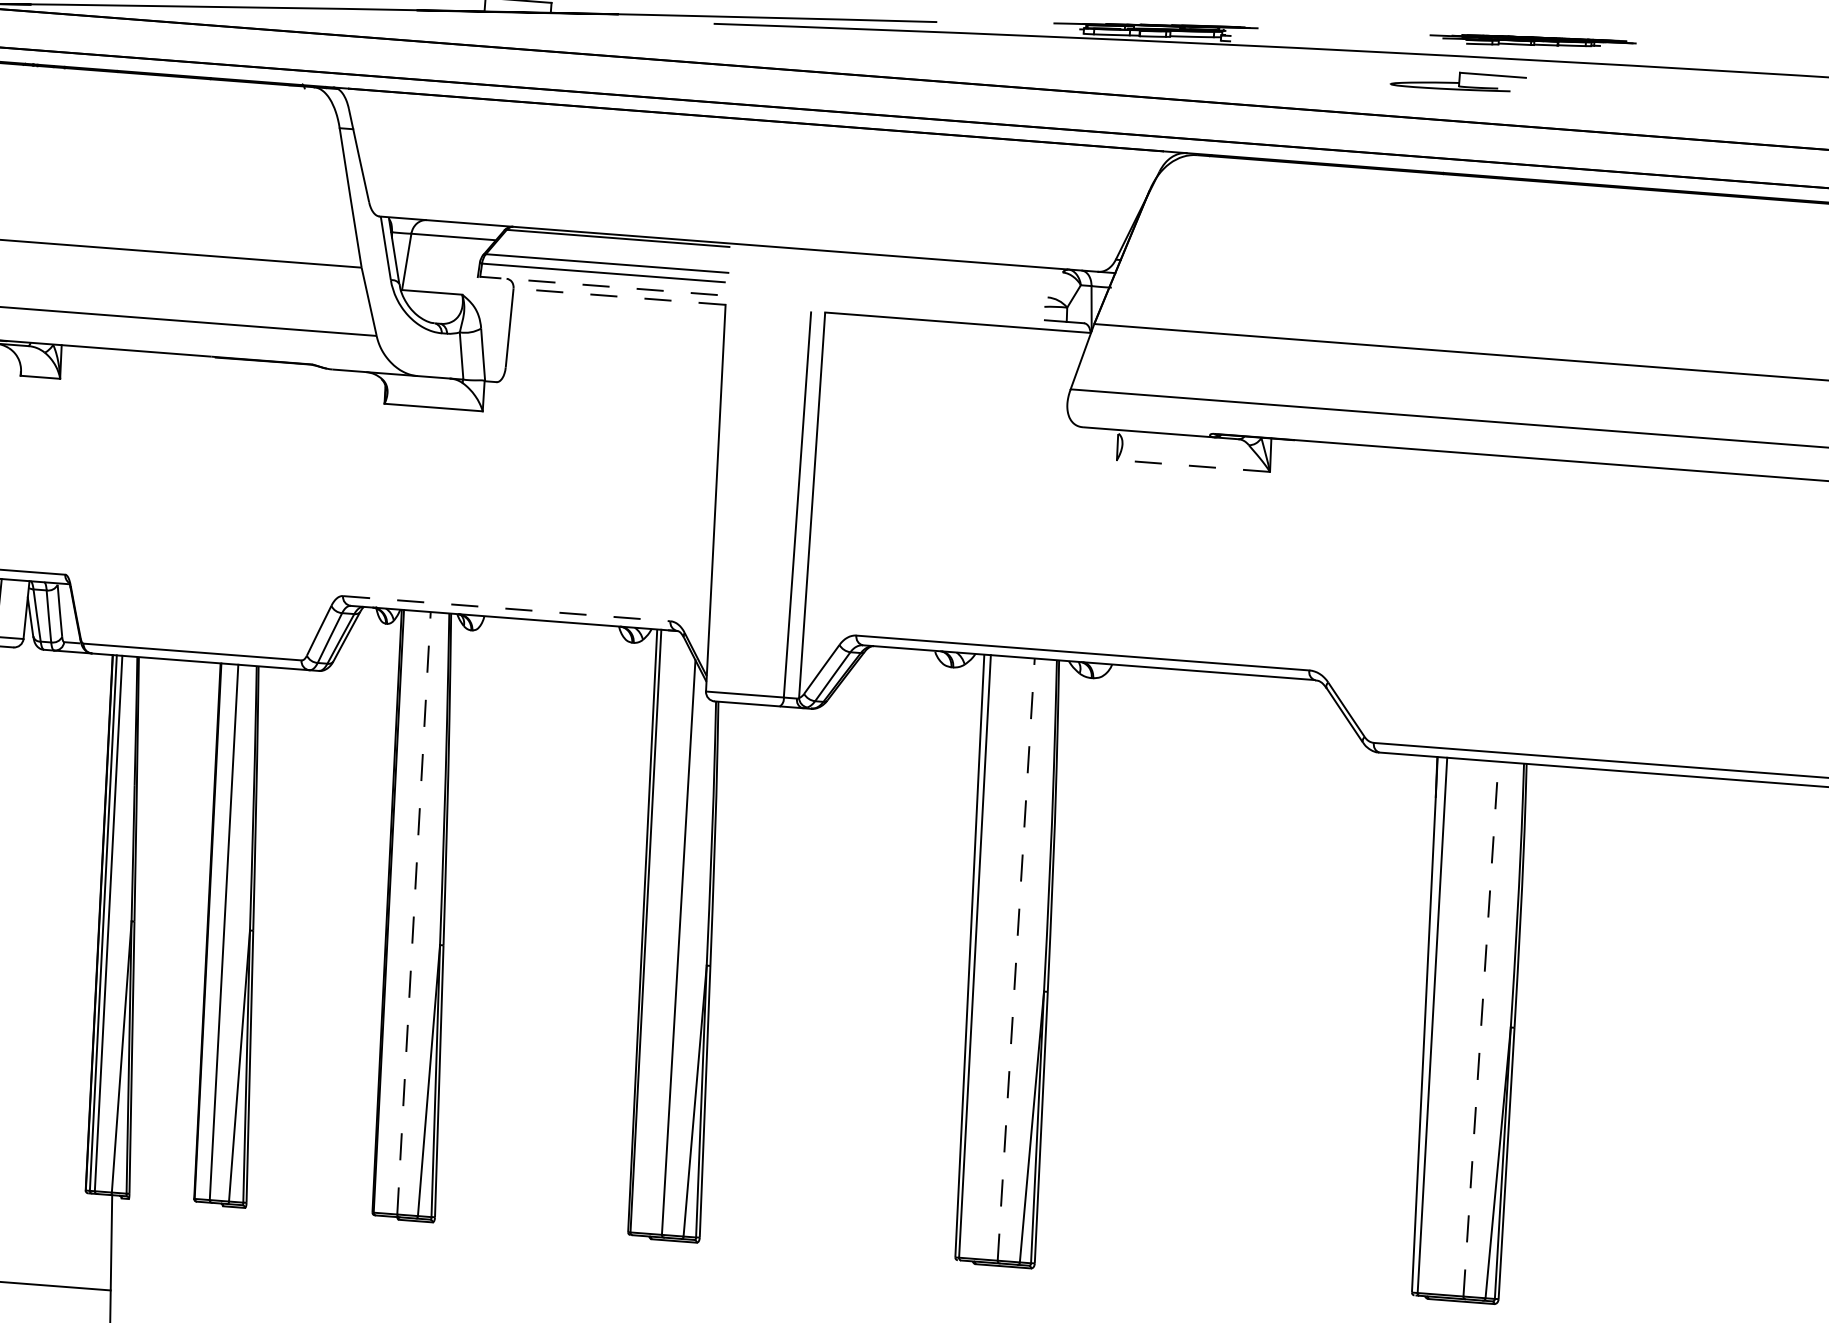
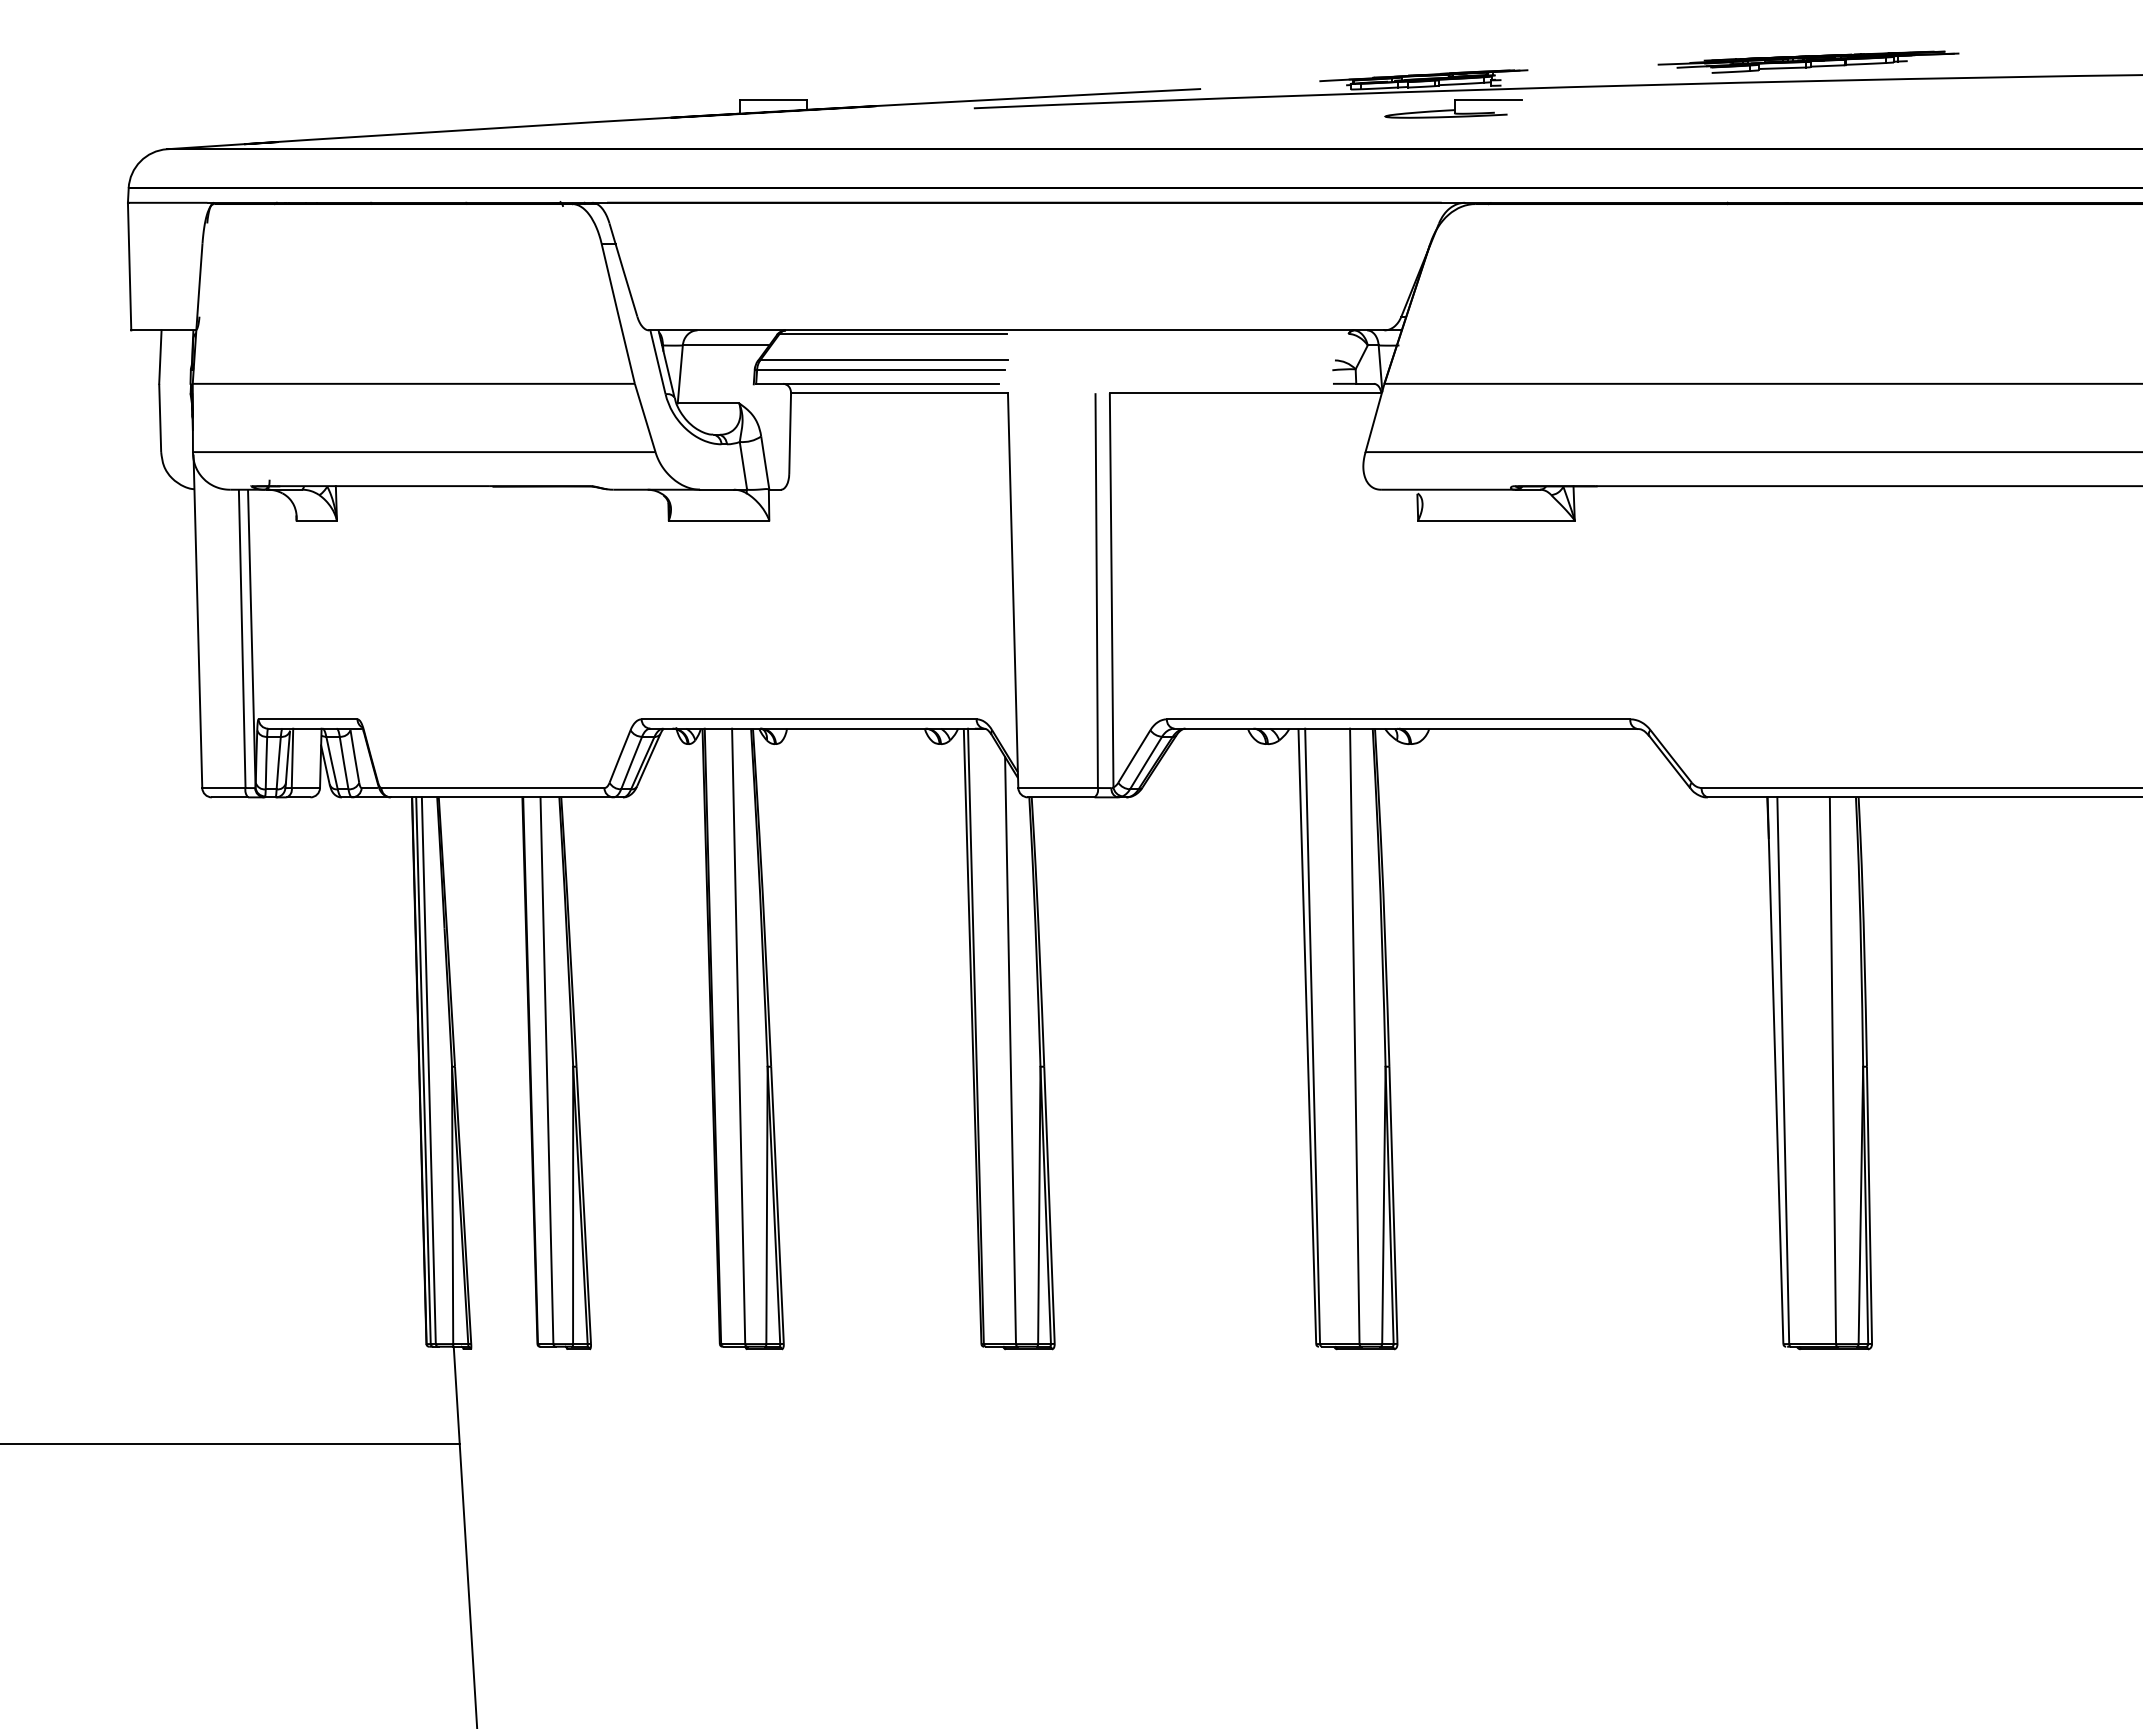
part: (1533, 40) -> (1808, 61), size x1.43
part: (1458, 81) -> (1453, 108), moved
line: (598, 285) -> (877, 383), dashed -> solid
line: (619, 296) -> (899, 393), dashed -> solid
line: (1192, 465) -> (1495, 520), dashed -> solid
line: (507, 608) -> (809, 719), dashed -> solid
line: (413, 913) -> (738, 1036), dashed -> solid
line: (1015, 959) -> (1354, 1036), dashed -> solid
line: (1480, 1028) -> (1832, 1070), dashed -> solid

